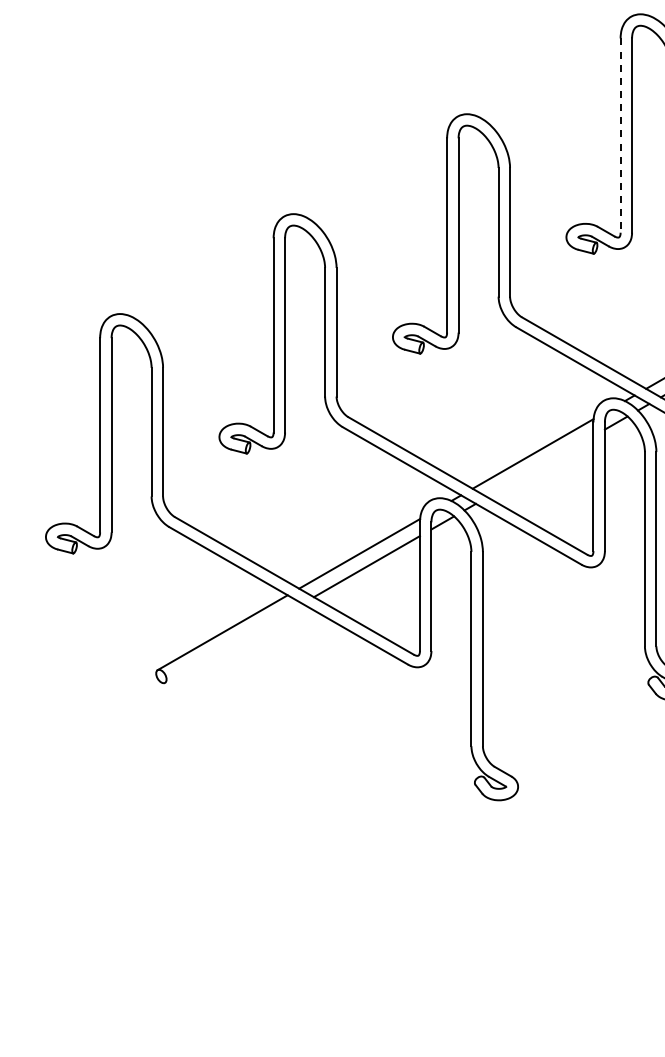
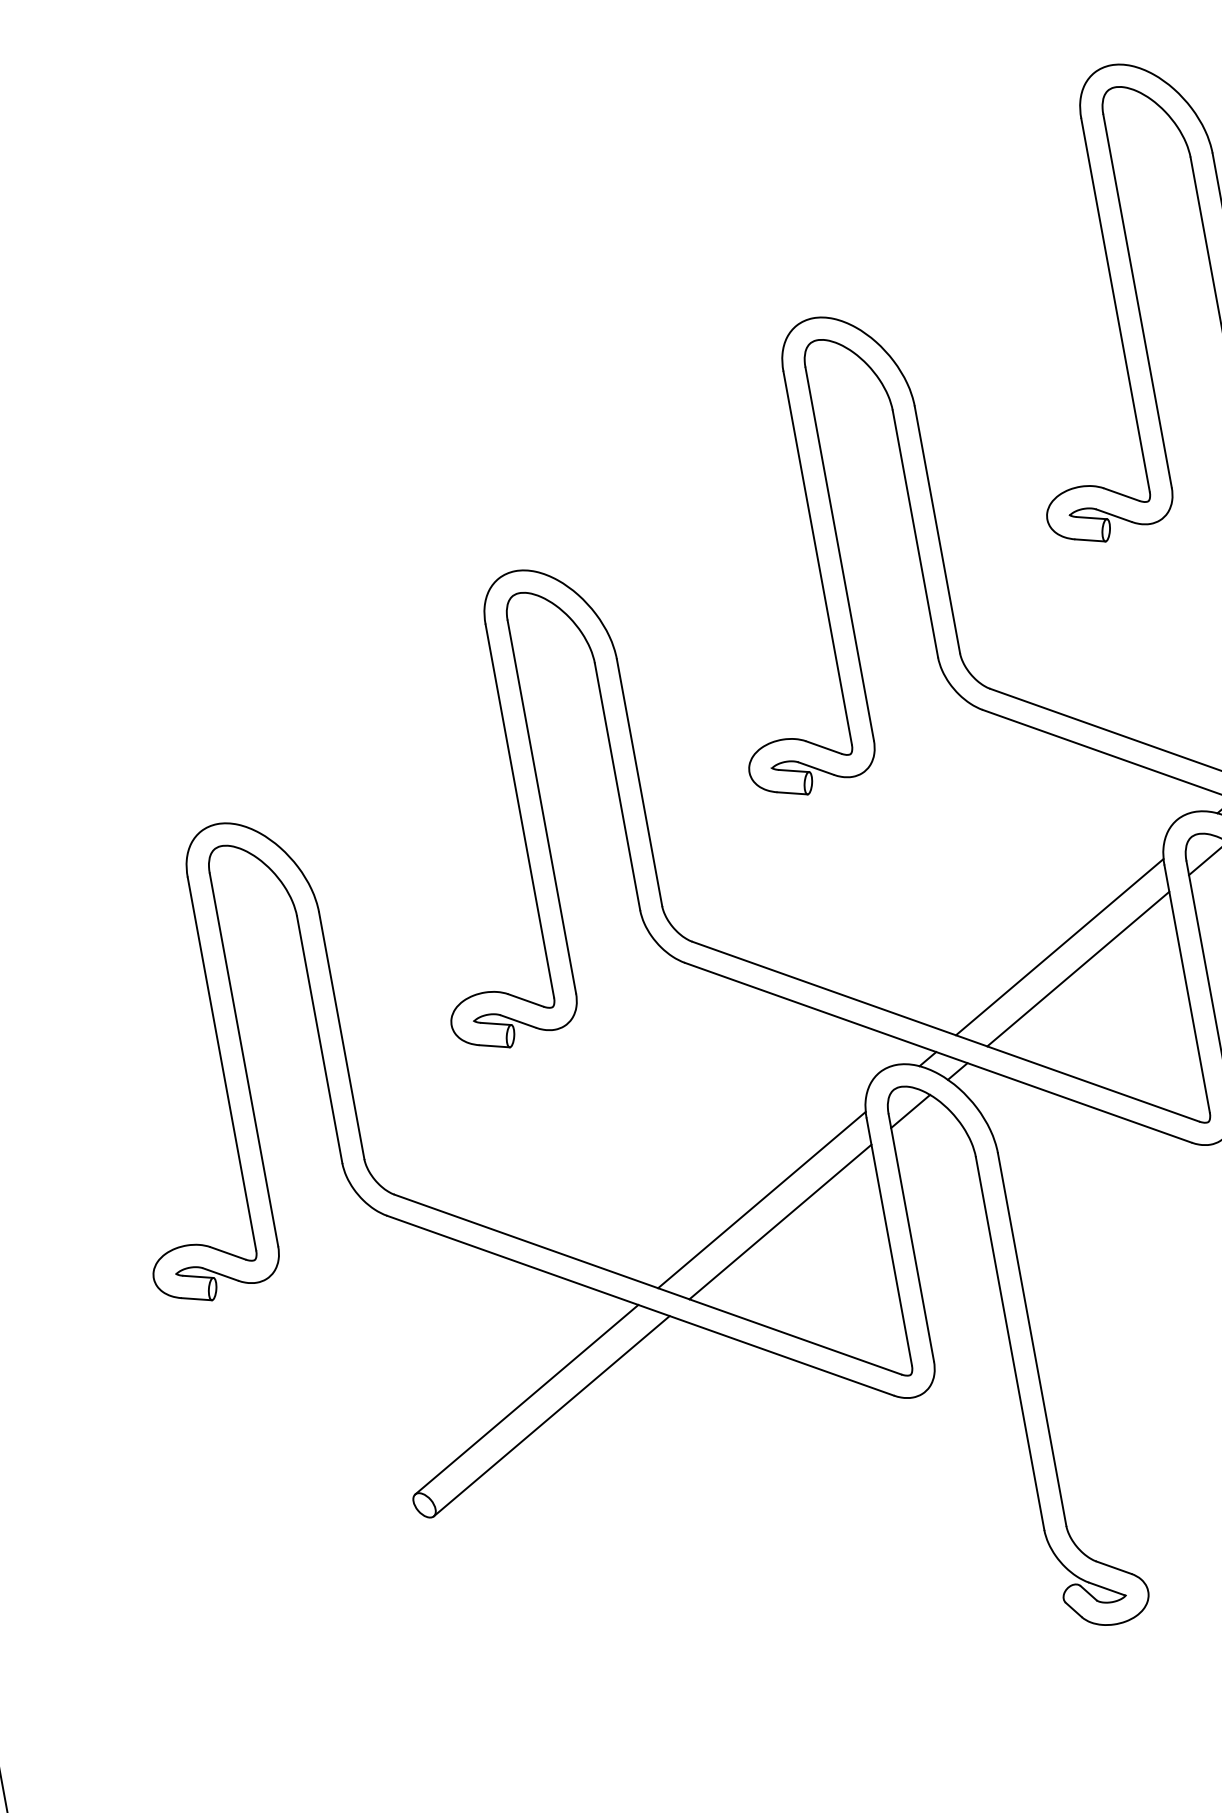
line: (620, 136) -> (1115, 306), dashed -> solid
line: (540, 466) -> (1078, 968), added
line: (233, 642) -> (550, 1414), added

